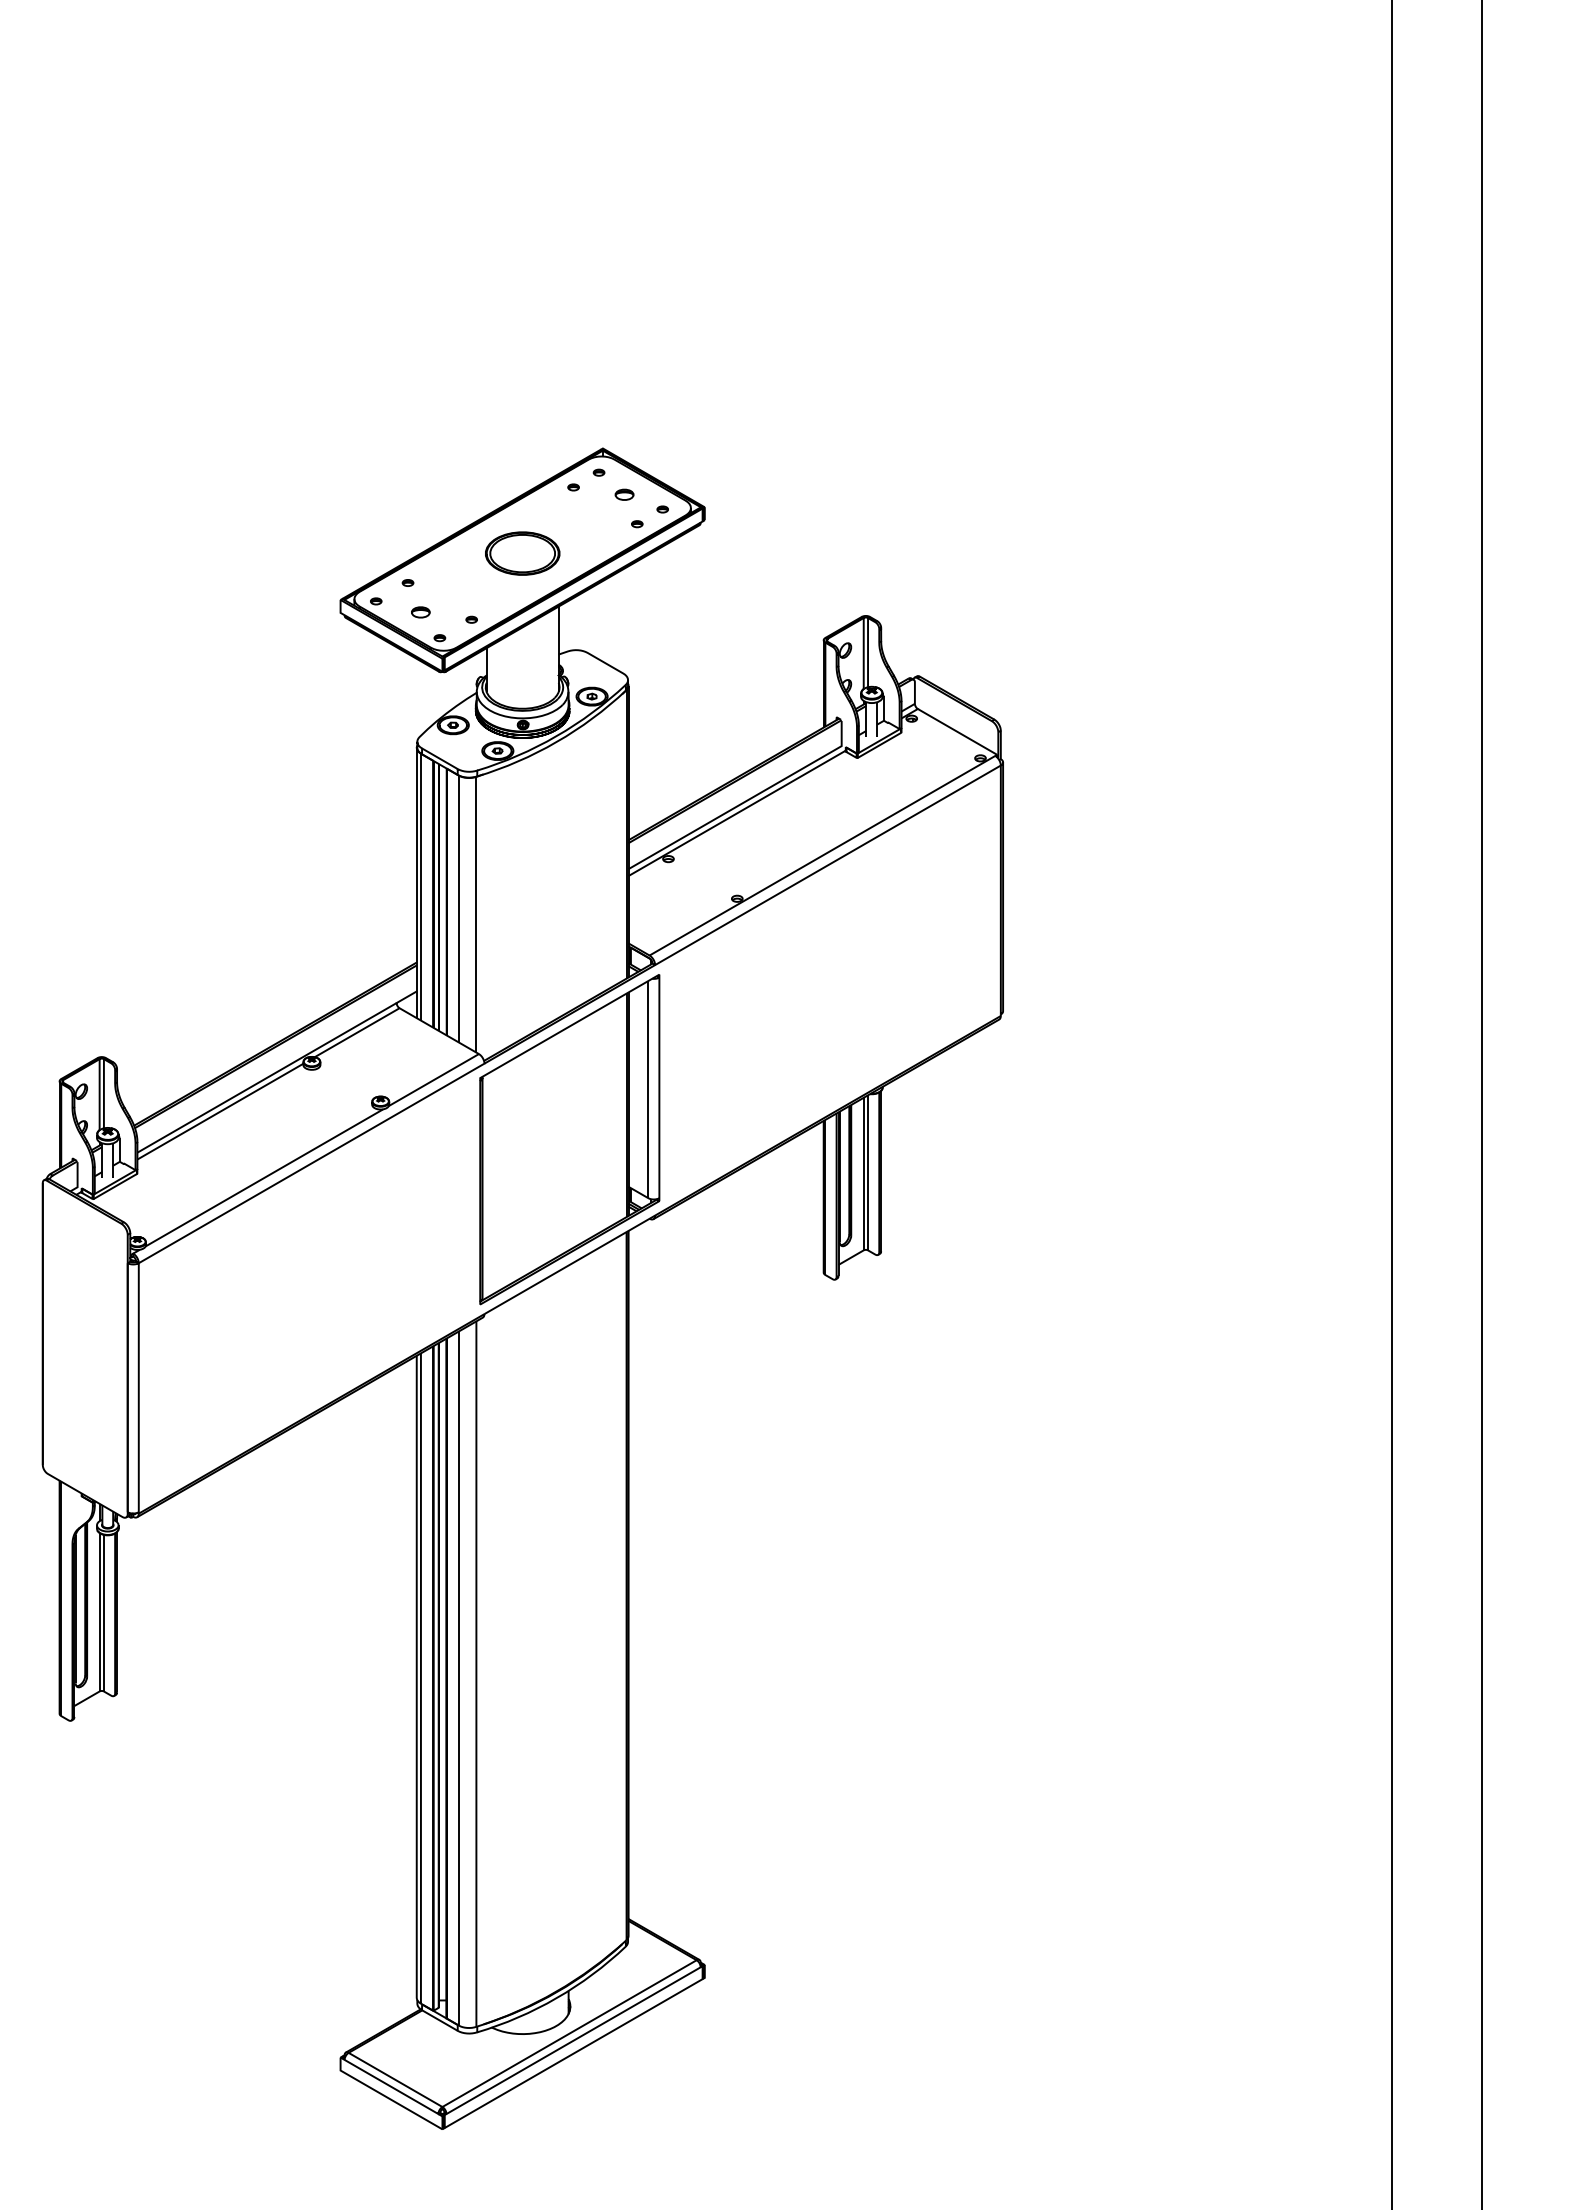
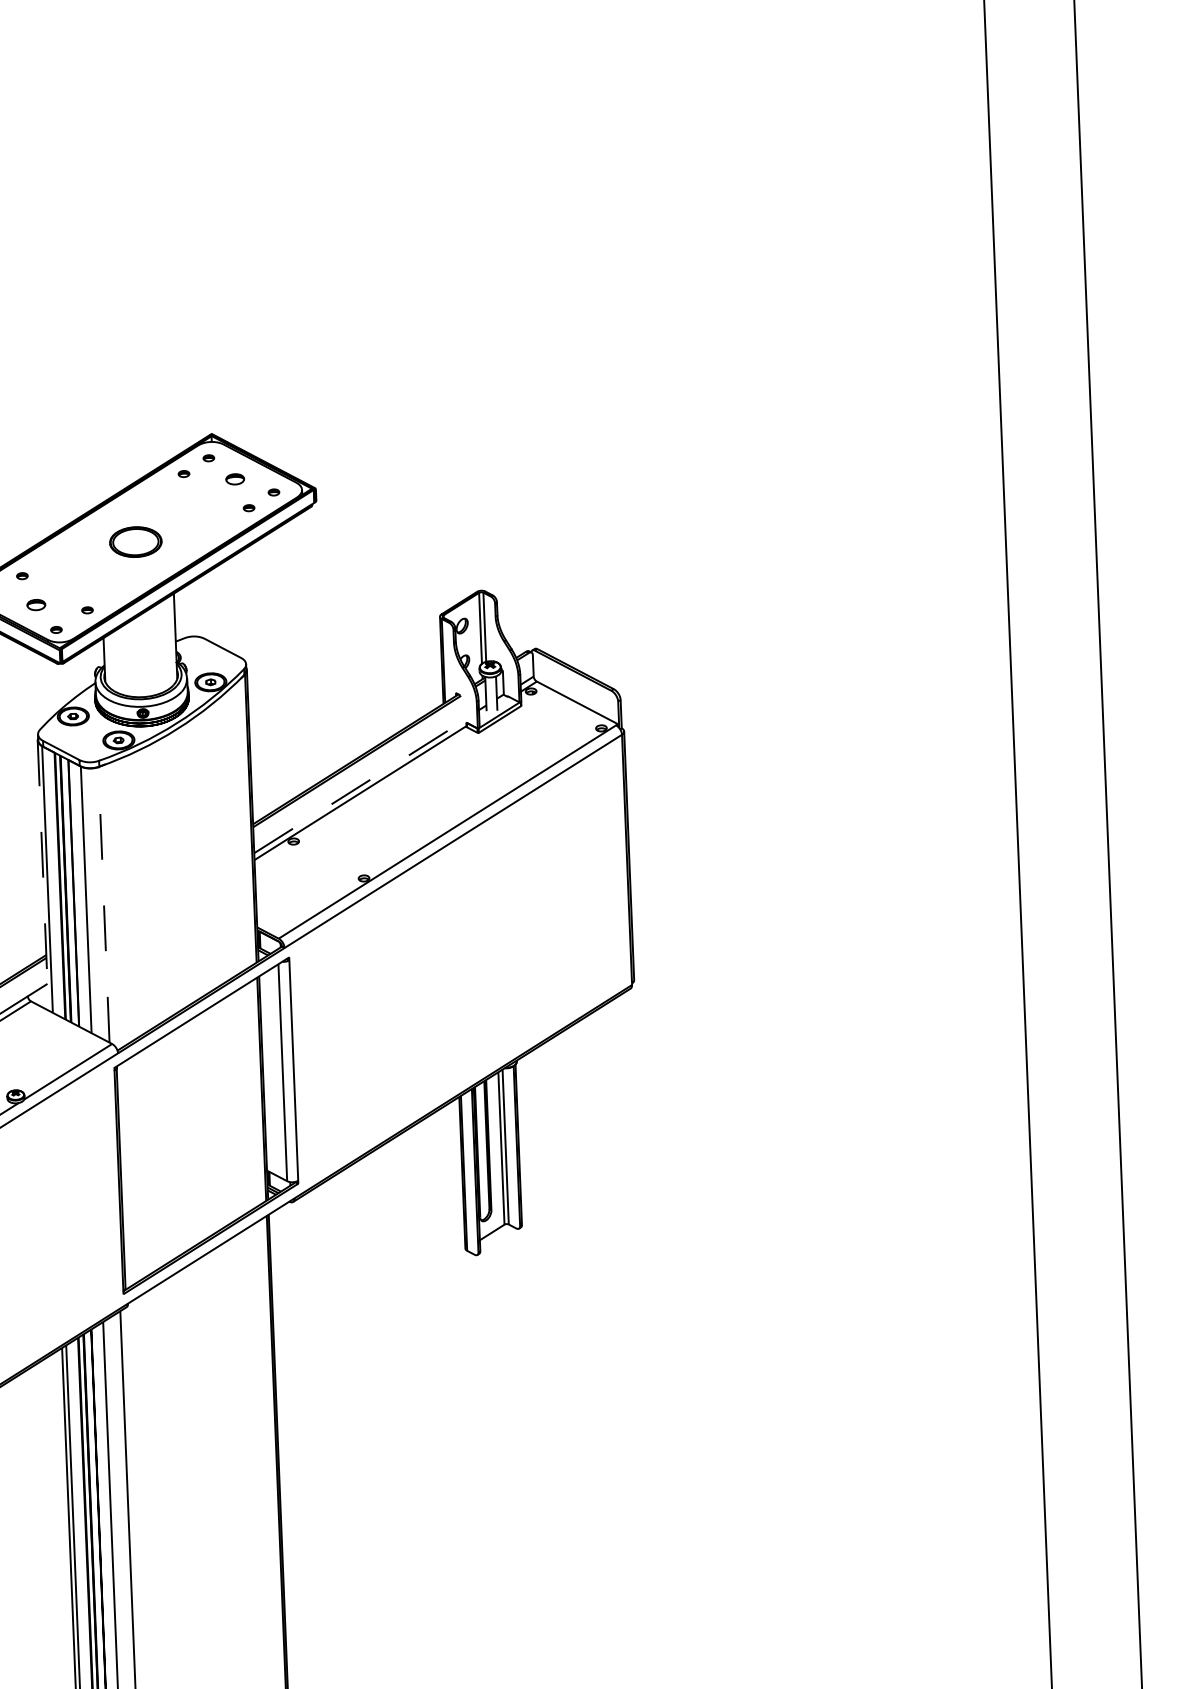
part: (522, 553) -> (135, 542), size x0.7
line: (746, 800) -> (369, 779), solid -> dashed
line: (416, 883) -> (42, 876), solid -> dashed
line: (476, 914) -> (104, 904), solid -> dashed

